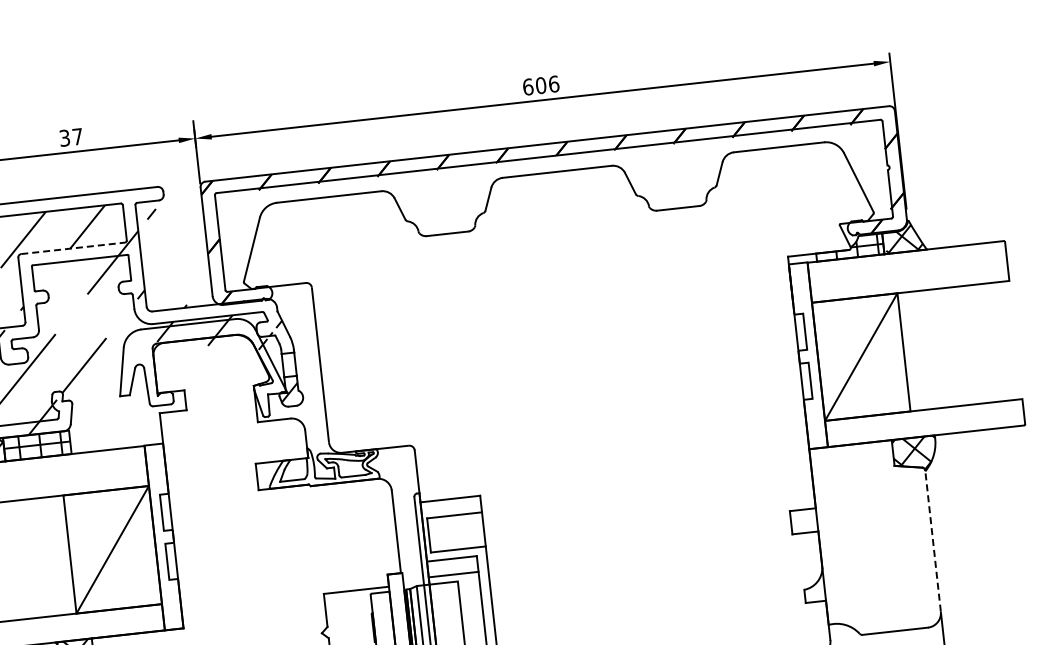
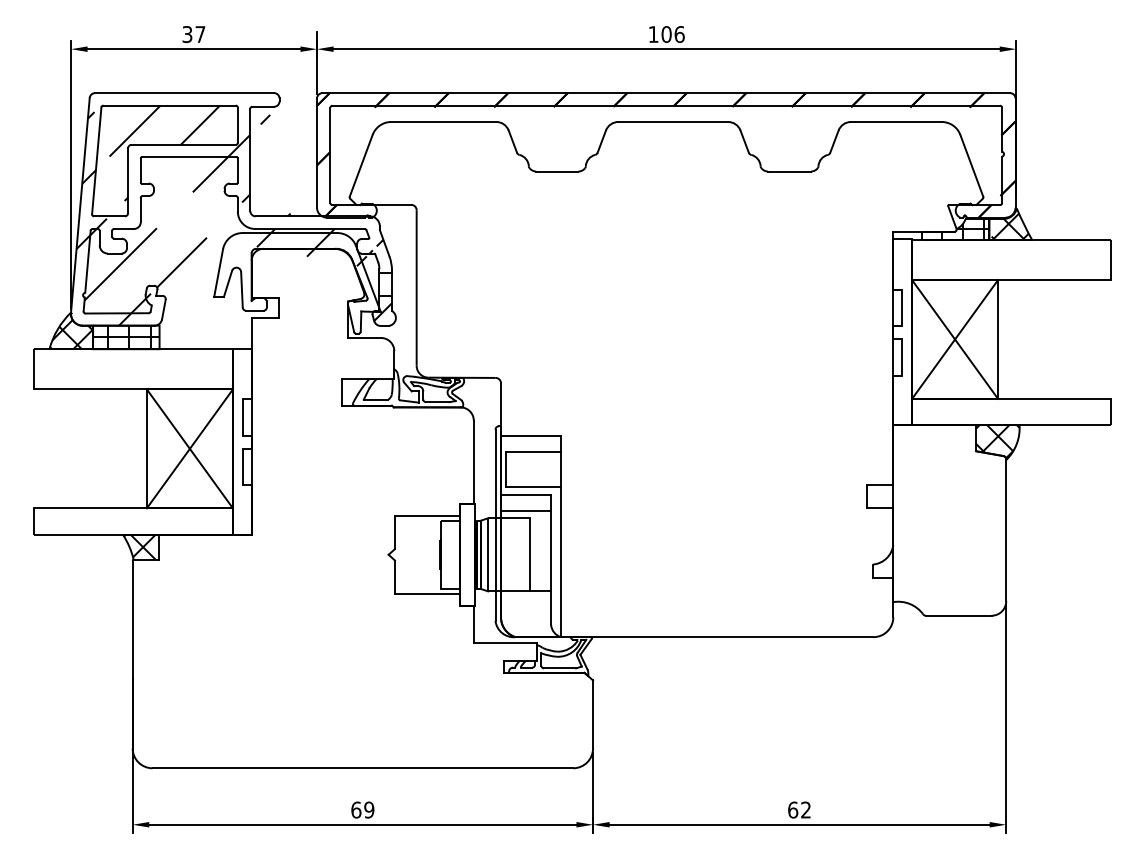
text: (528, 87) -> (653, 34), 606 -> 106
line: (73, 247) -> (184, 144), dashed -> solid
line: (861, 357) -> (955, 339), added
line: (933, 541) -> (1006, 530), dashed -> solid
line: (112, 549) -> (189, 448), added

